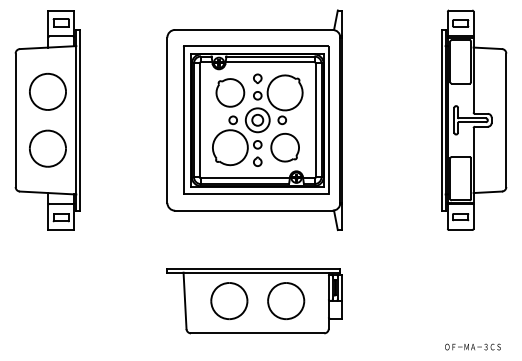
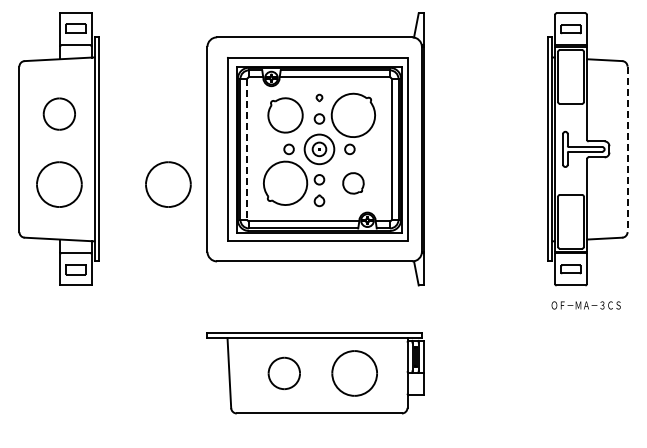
part: (257, 78) -> (319, 97), size x0.6
part: (48, 91) -> (59, 113), size x0.7
line: (199, 120) -> (247, 149), solid -> dashed
line: (506, 120) -> (627, 149), solid -> dashed
part: (285, 147) -> (353, 183), size x0.6
part: (135, 148) -> (168, 184), added
part: (229, 301) -> (284, 373), size x0.7
text: (472, 347) -> (585, 305), moved

